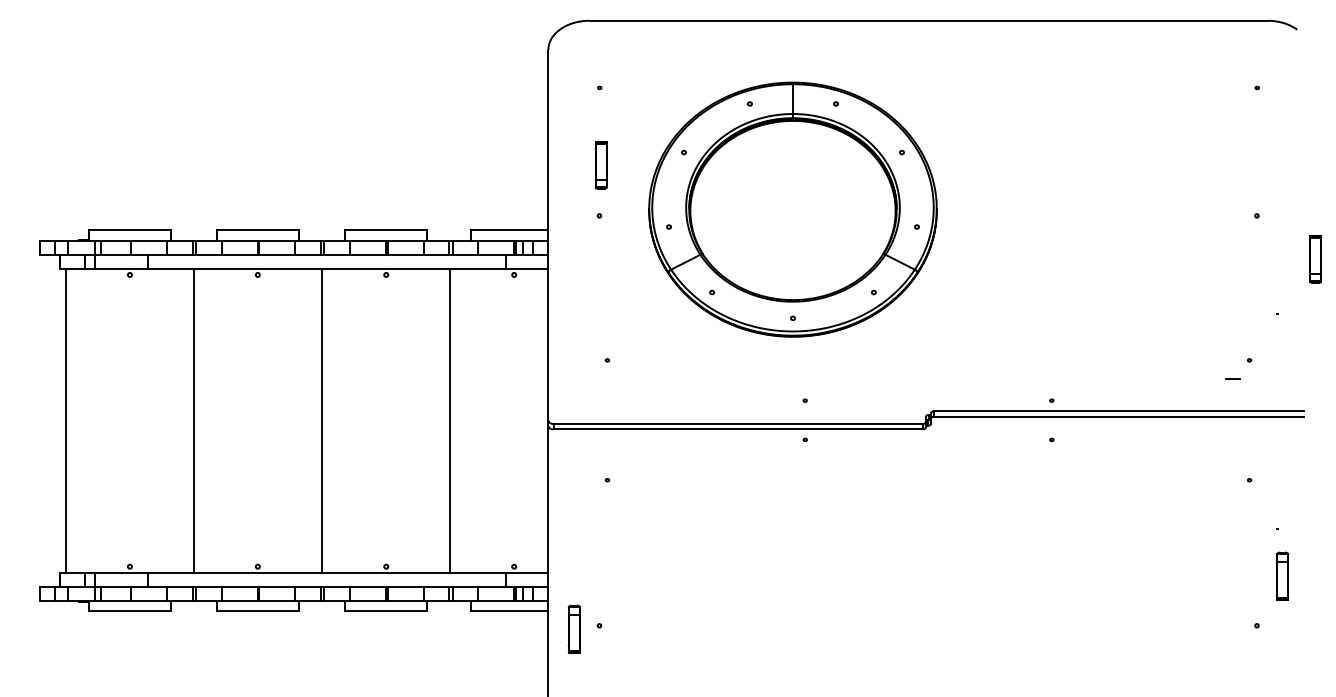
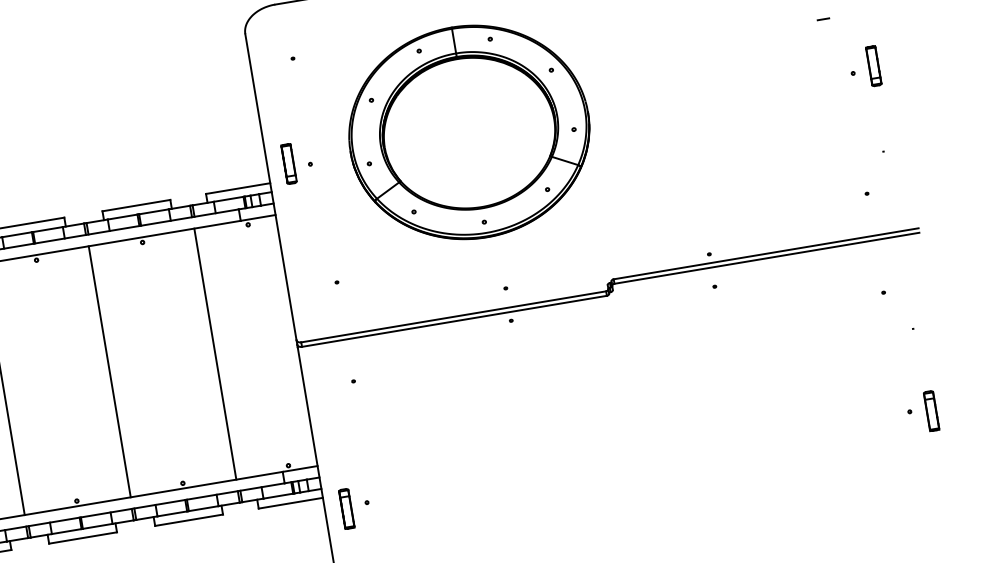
part: (600, 165) -> (288, 164), moved
part: (1315, 259) -> (873, 66), moved
line: (1232, 378) -> (823, 18), moved
part: (1282, 575) -> (931, 410), moved

